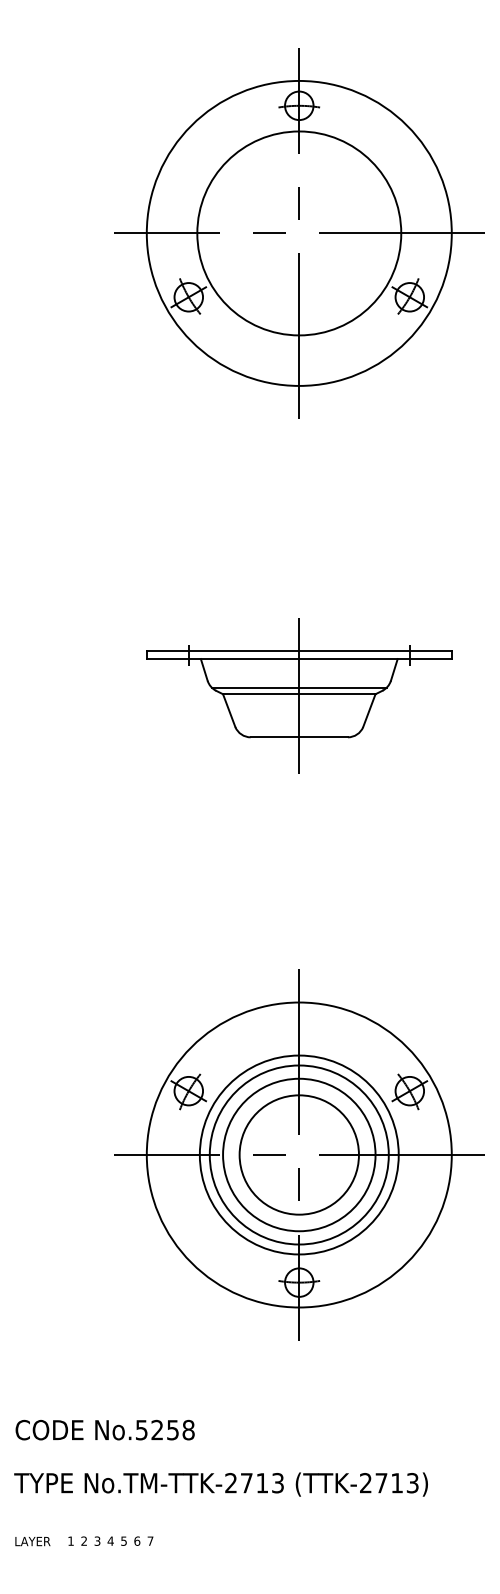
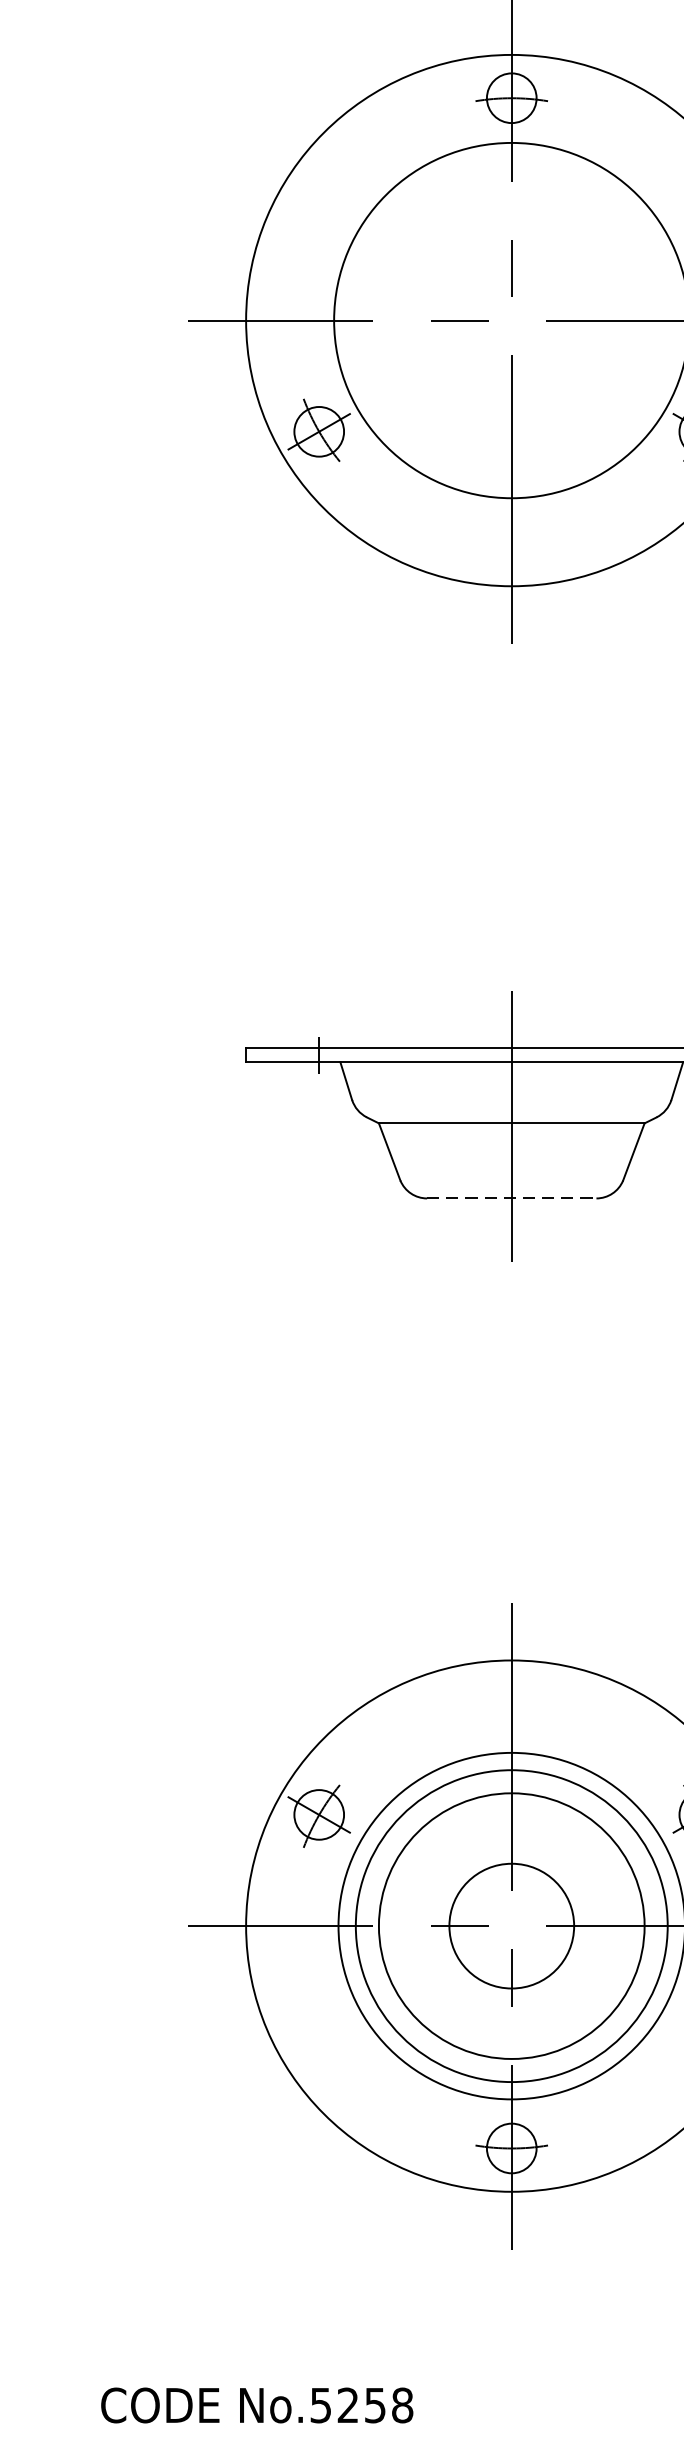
line: (298, 687) -> (510, 1111), removed
line: (299, 737) -> (512, 1198), solid -> dashed
circle: (298, 1154) -> (510, 1925), size x0.6
text: (104, 1429) -> (256, 2404), moved

